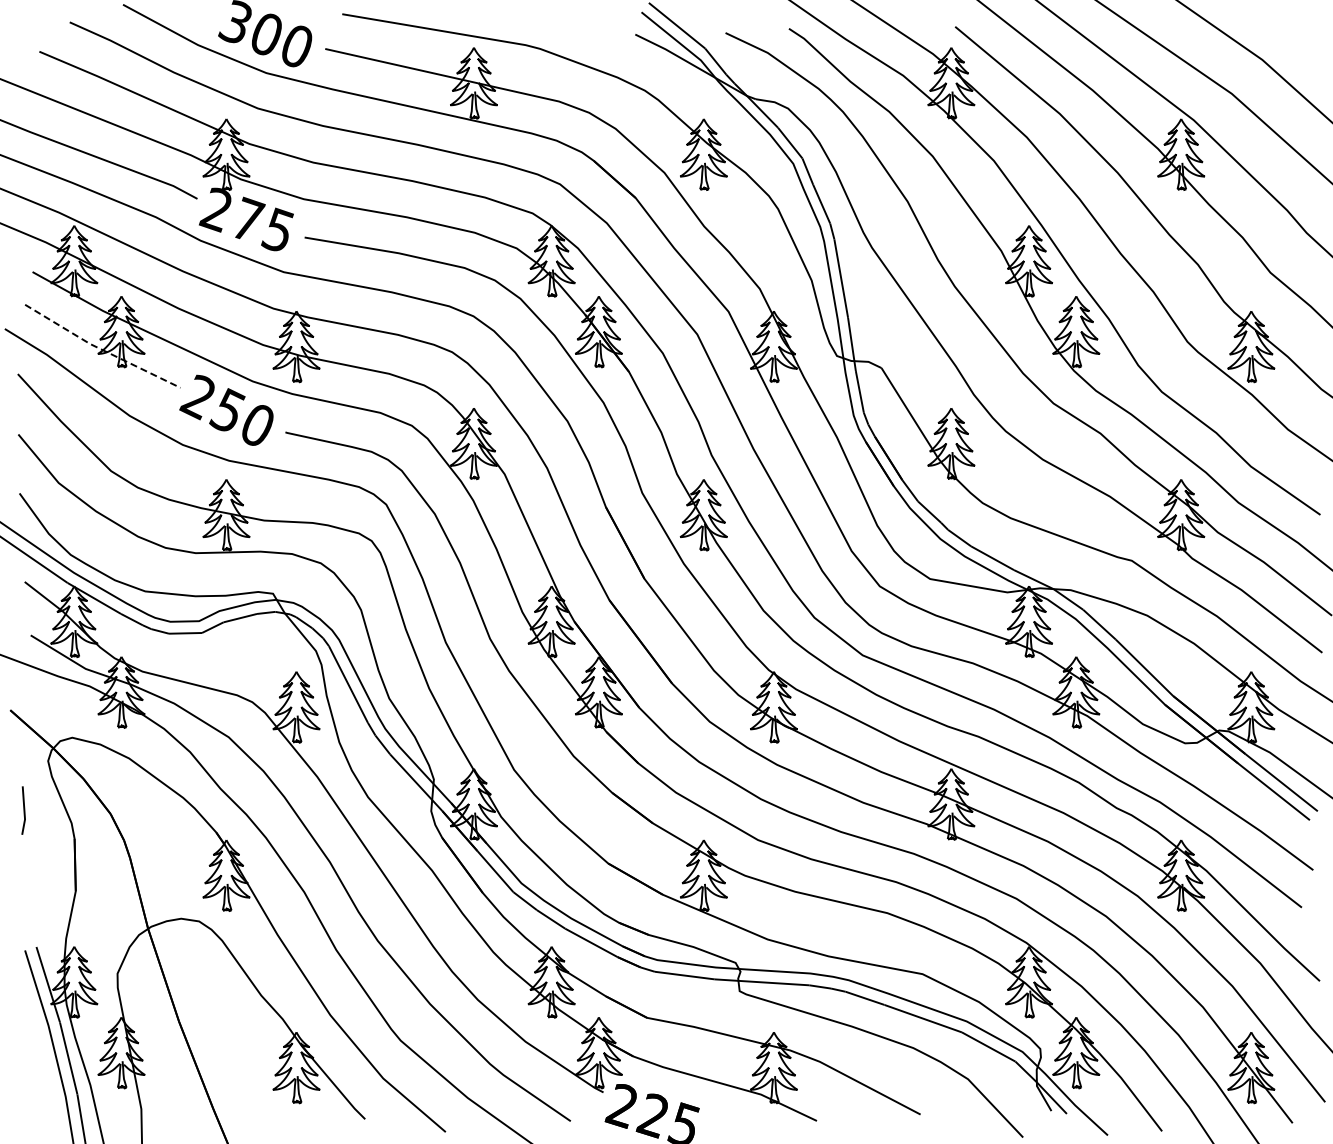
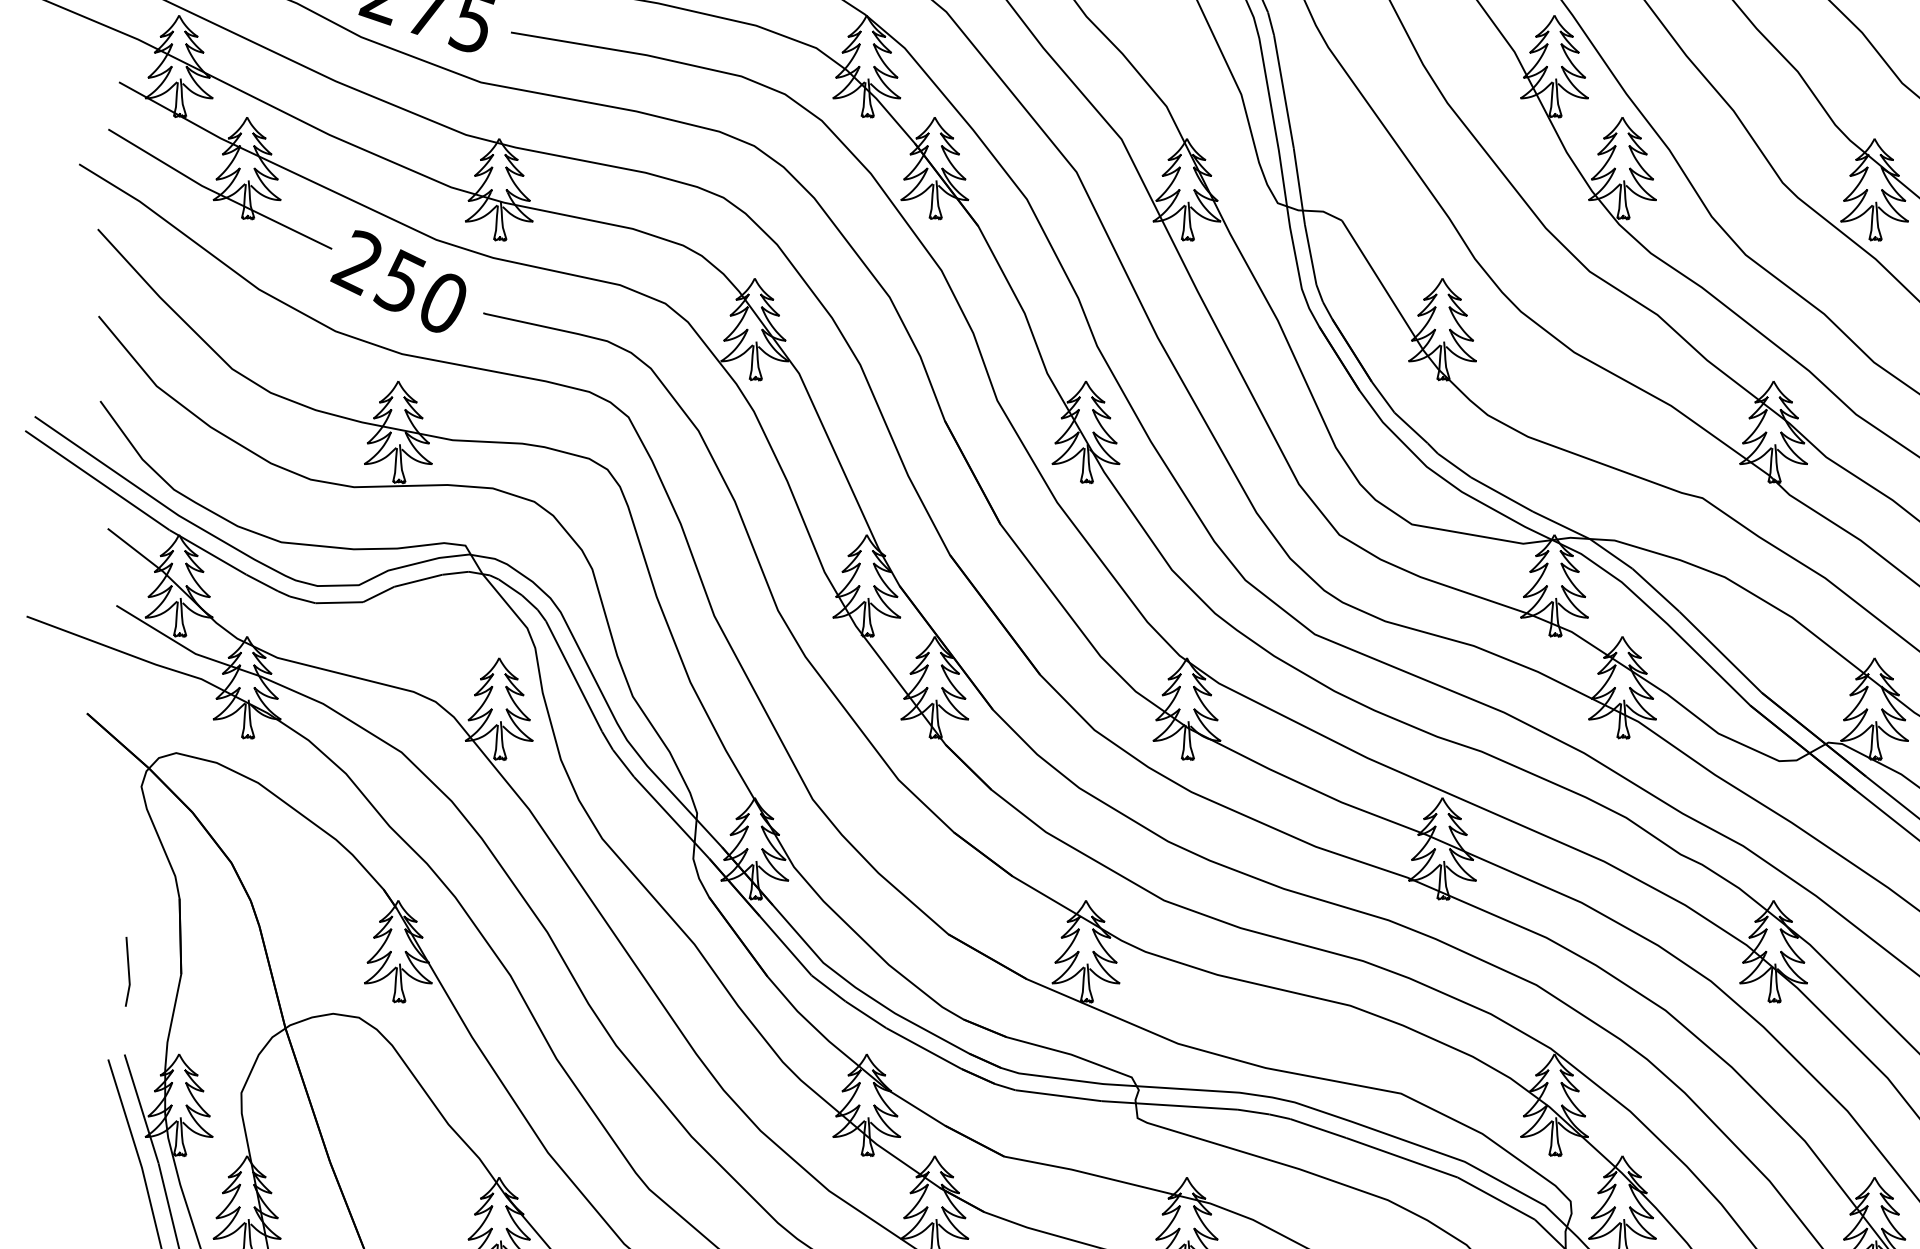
line: (100, 349) -> (216, 193), dashed -> solid
line: (23, 810) -> (127, 971), moved

